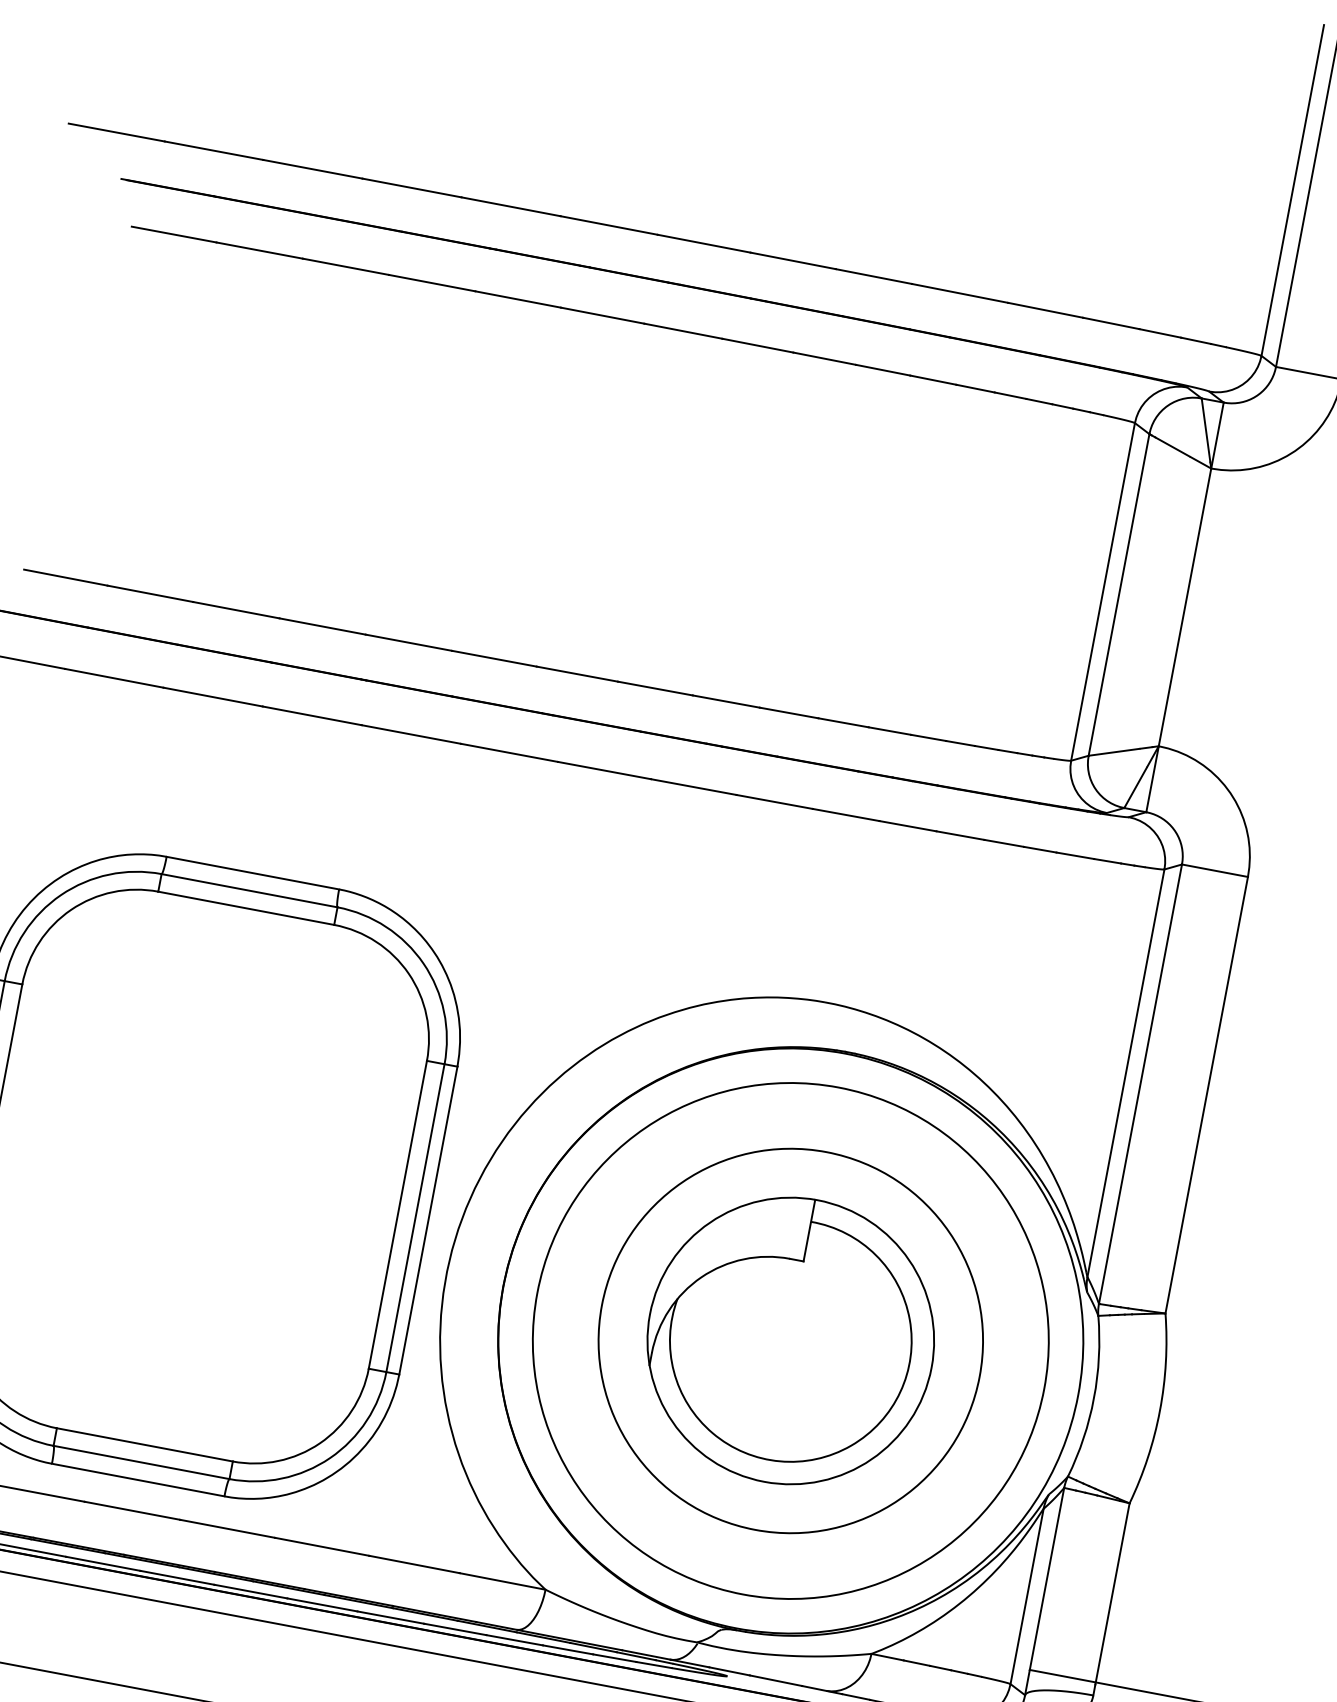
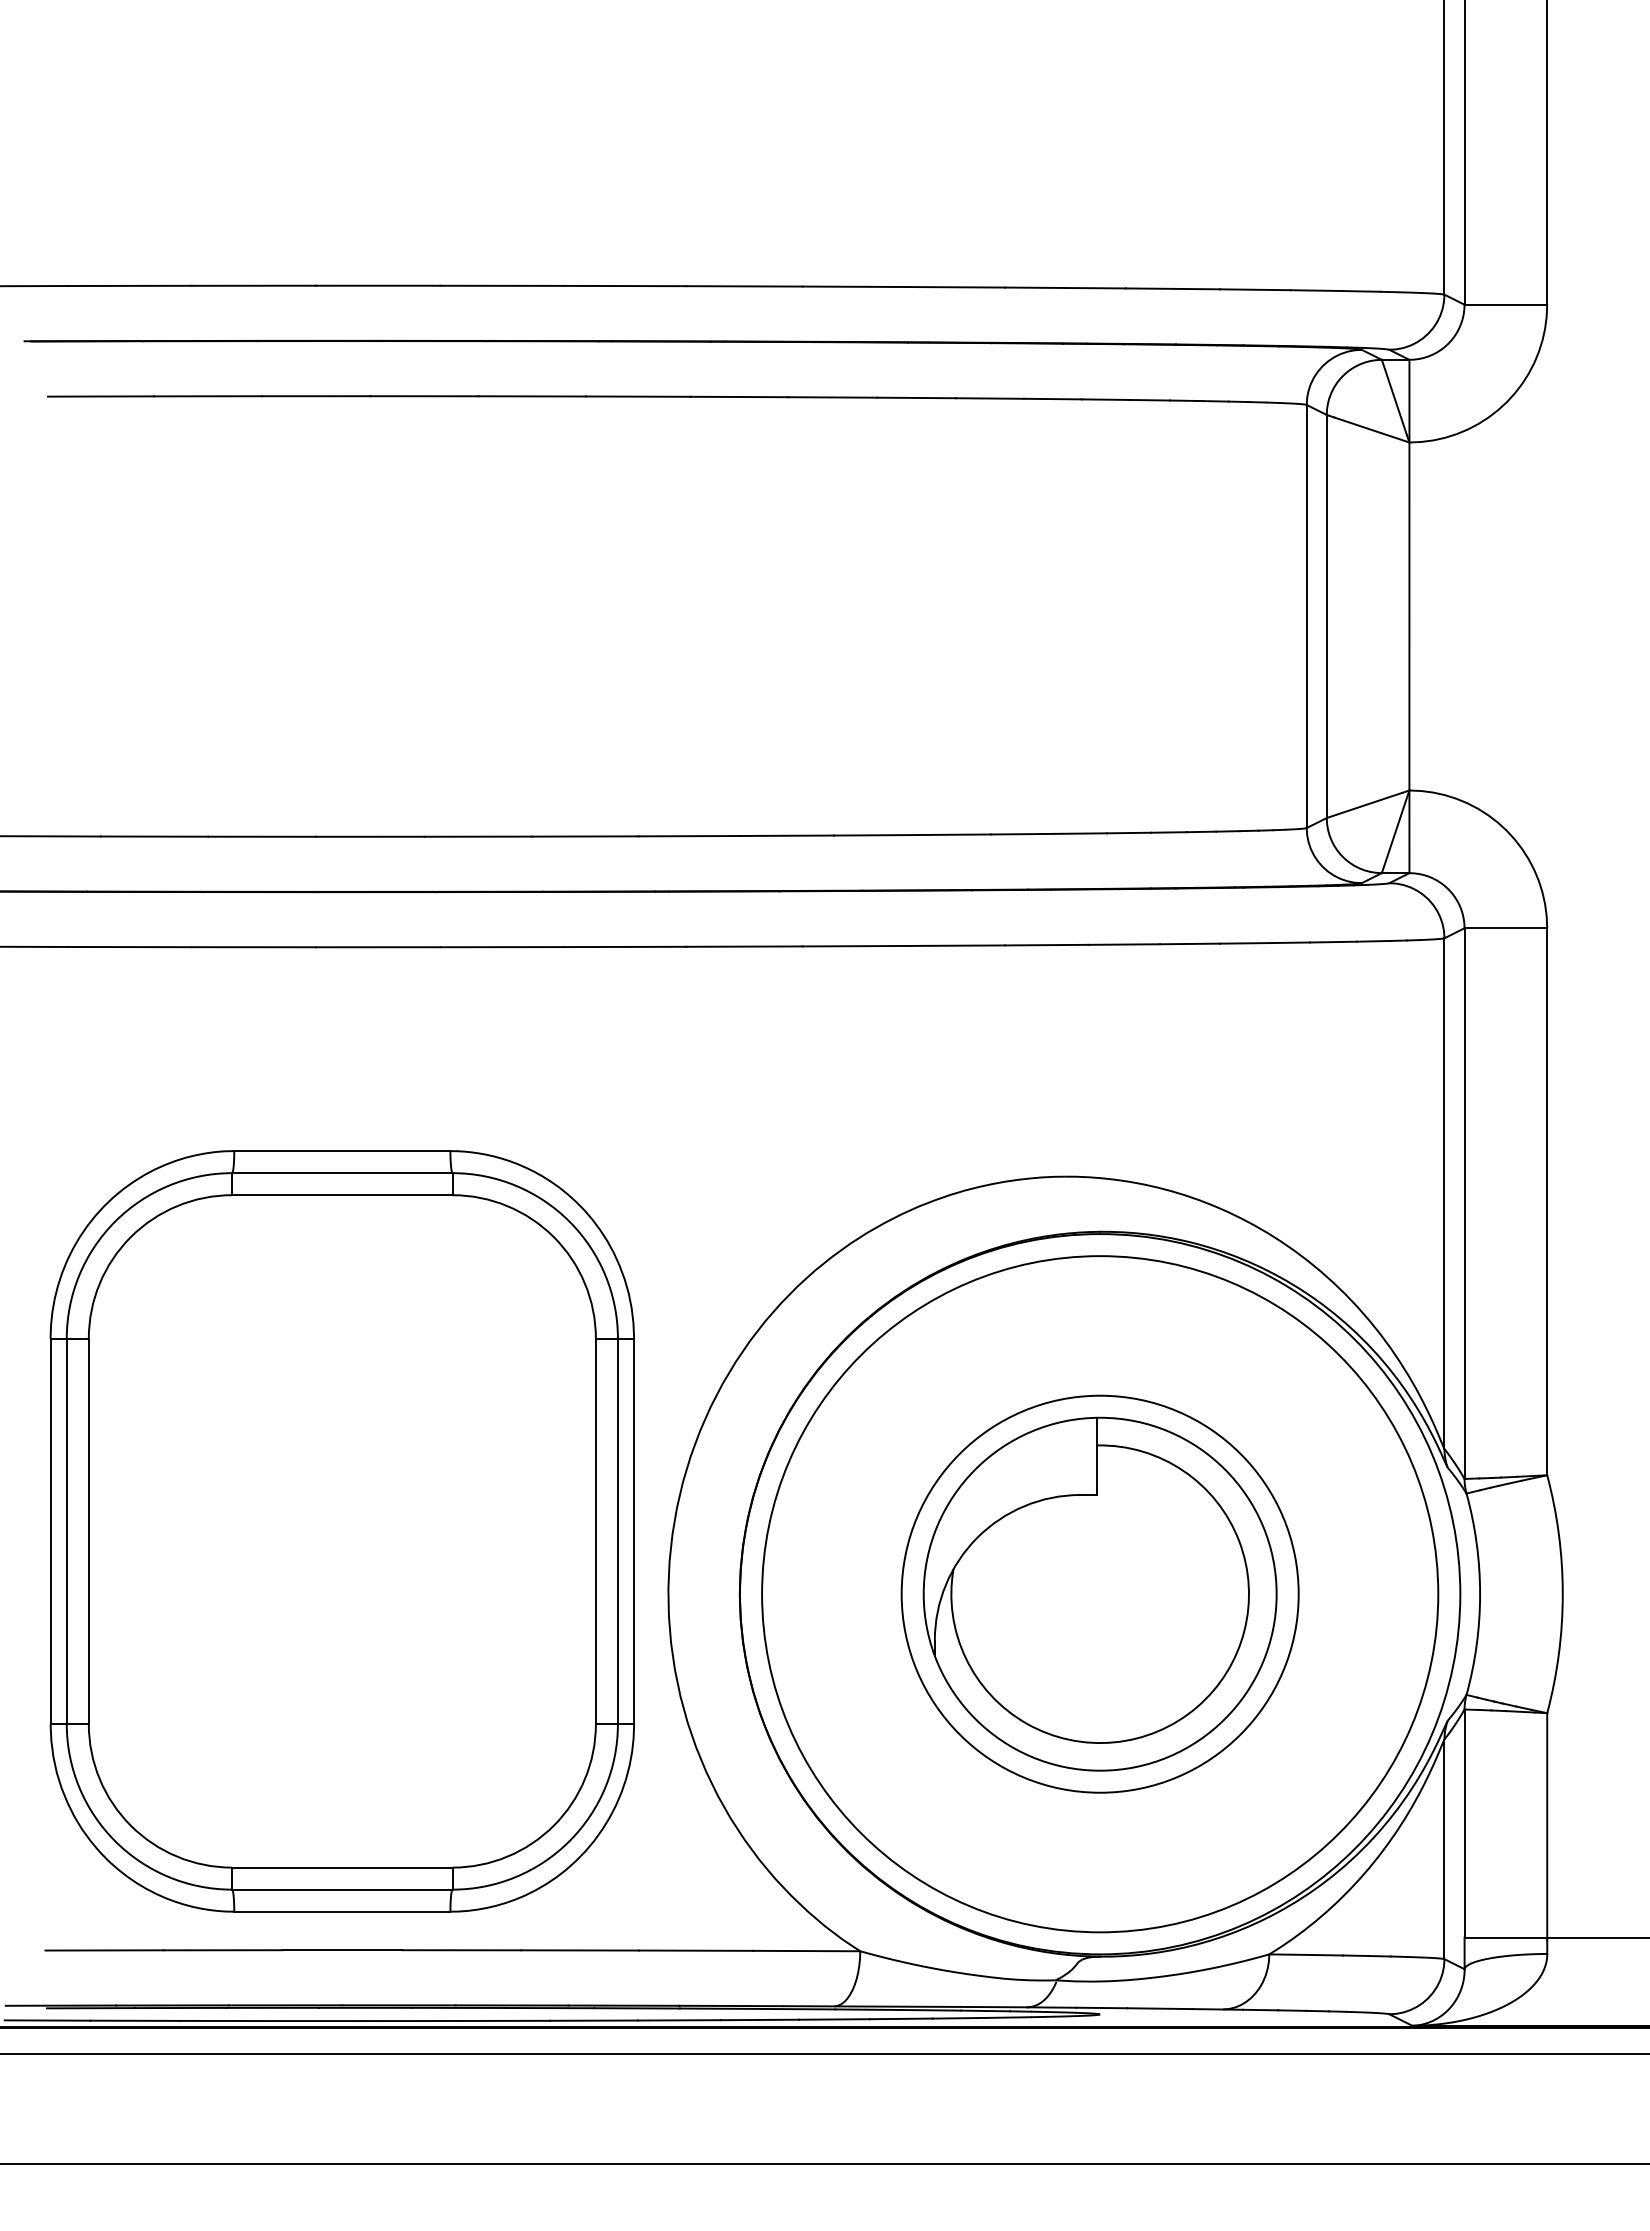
circle: (790, 1340) -> (1099, 1593), size x0.62
circle: (791, 1341) -> (1100, 1594), size x1.43

